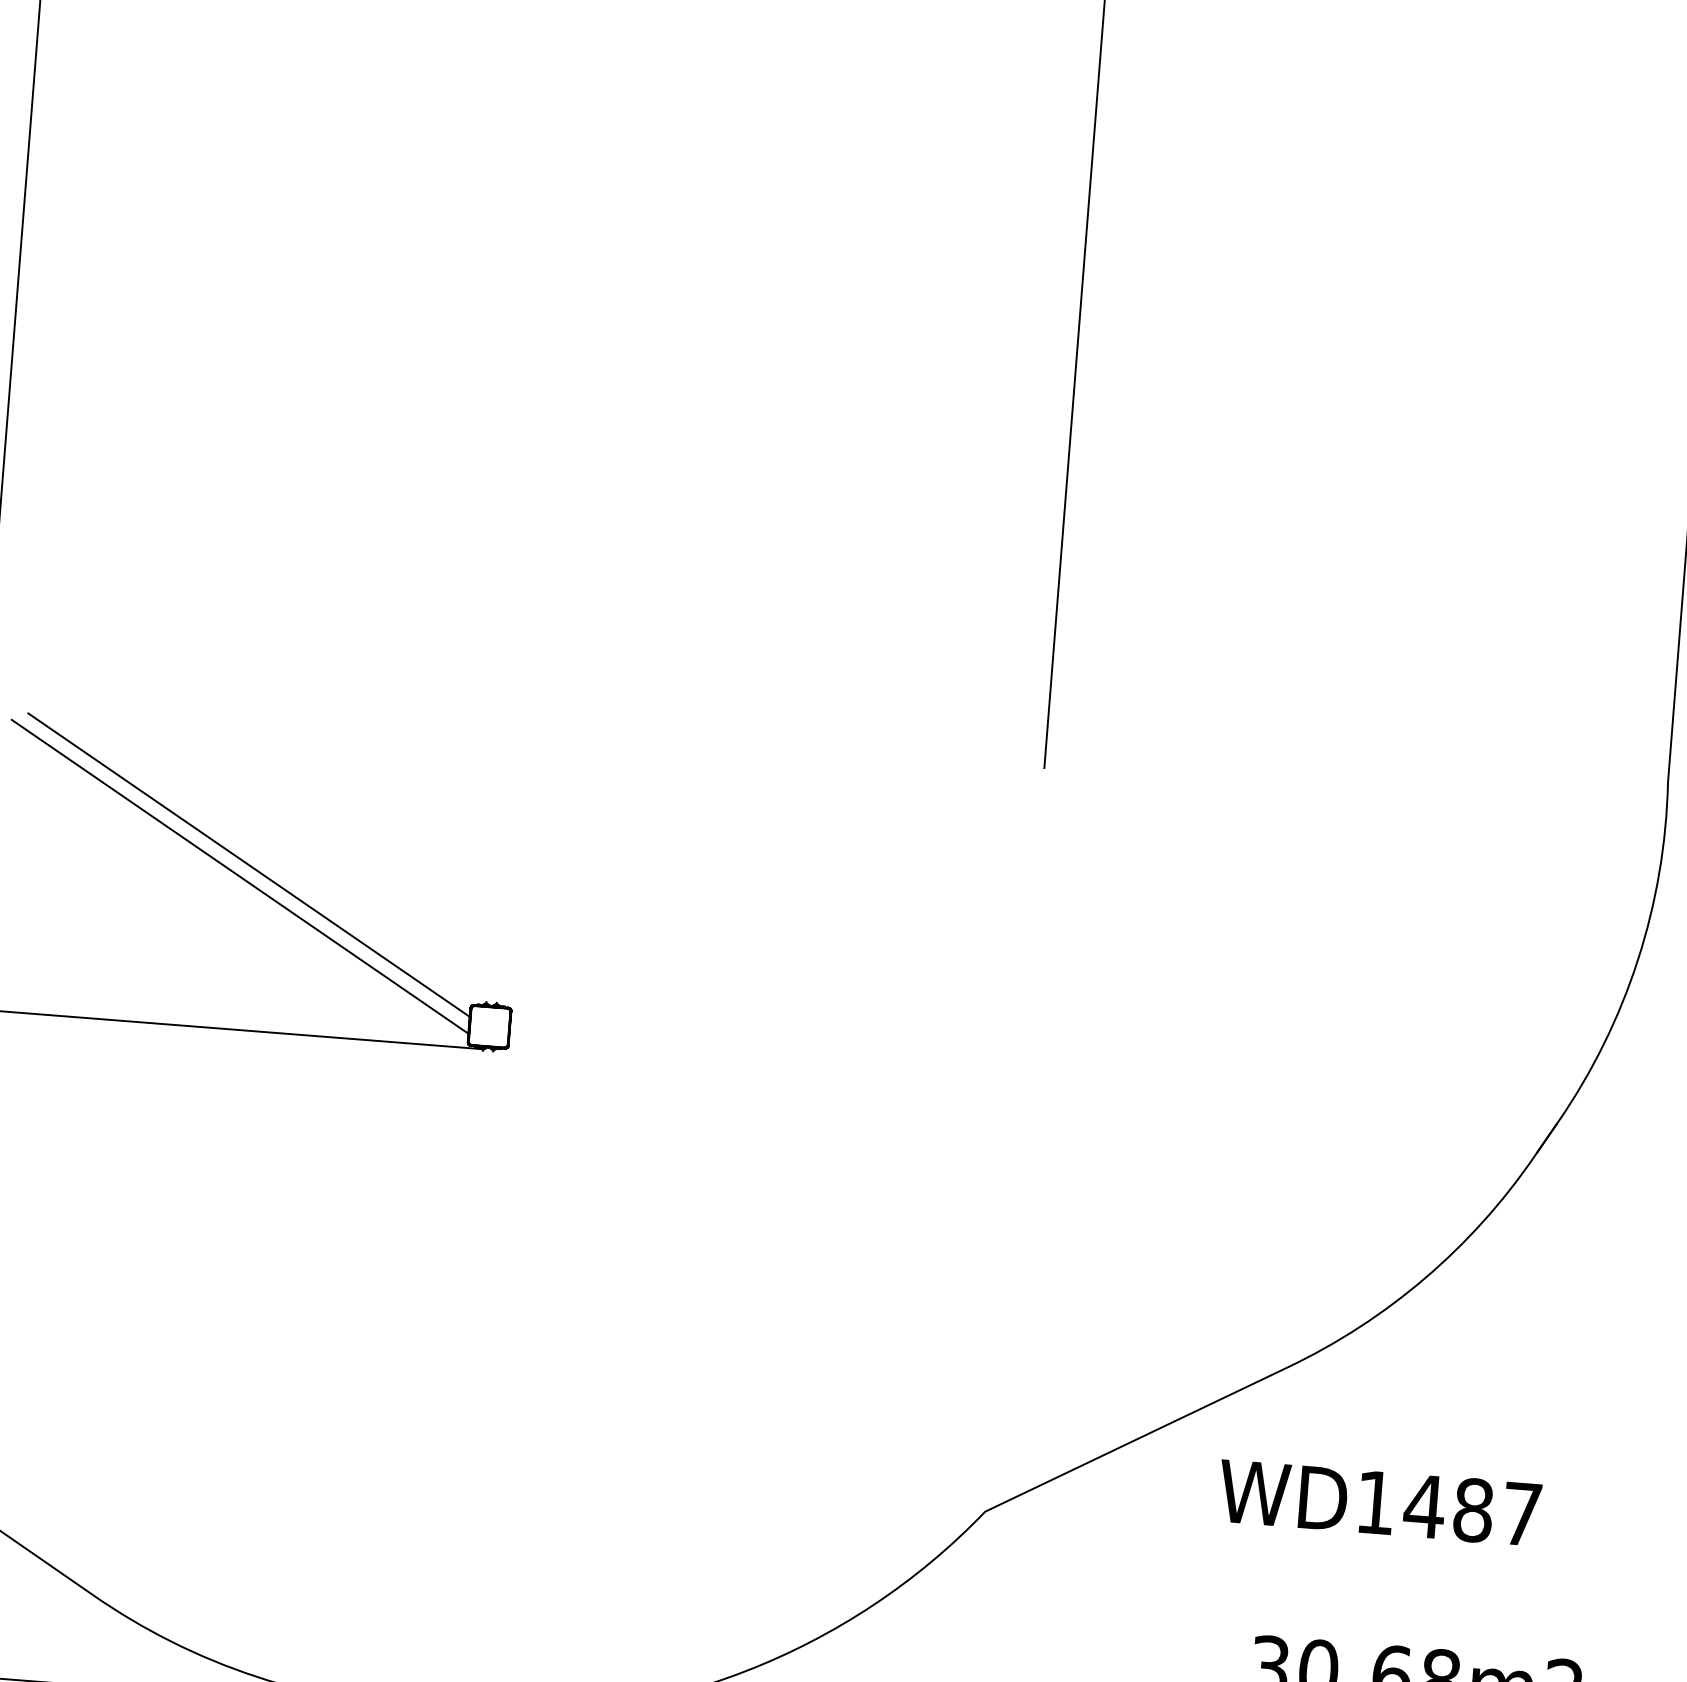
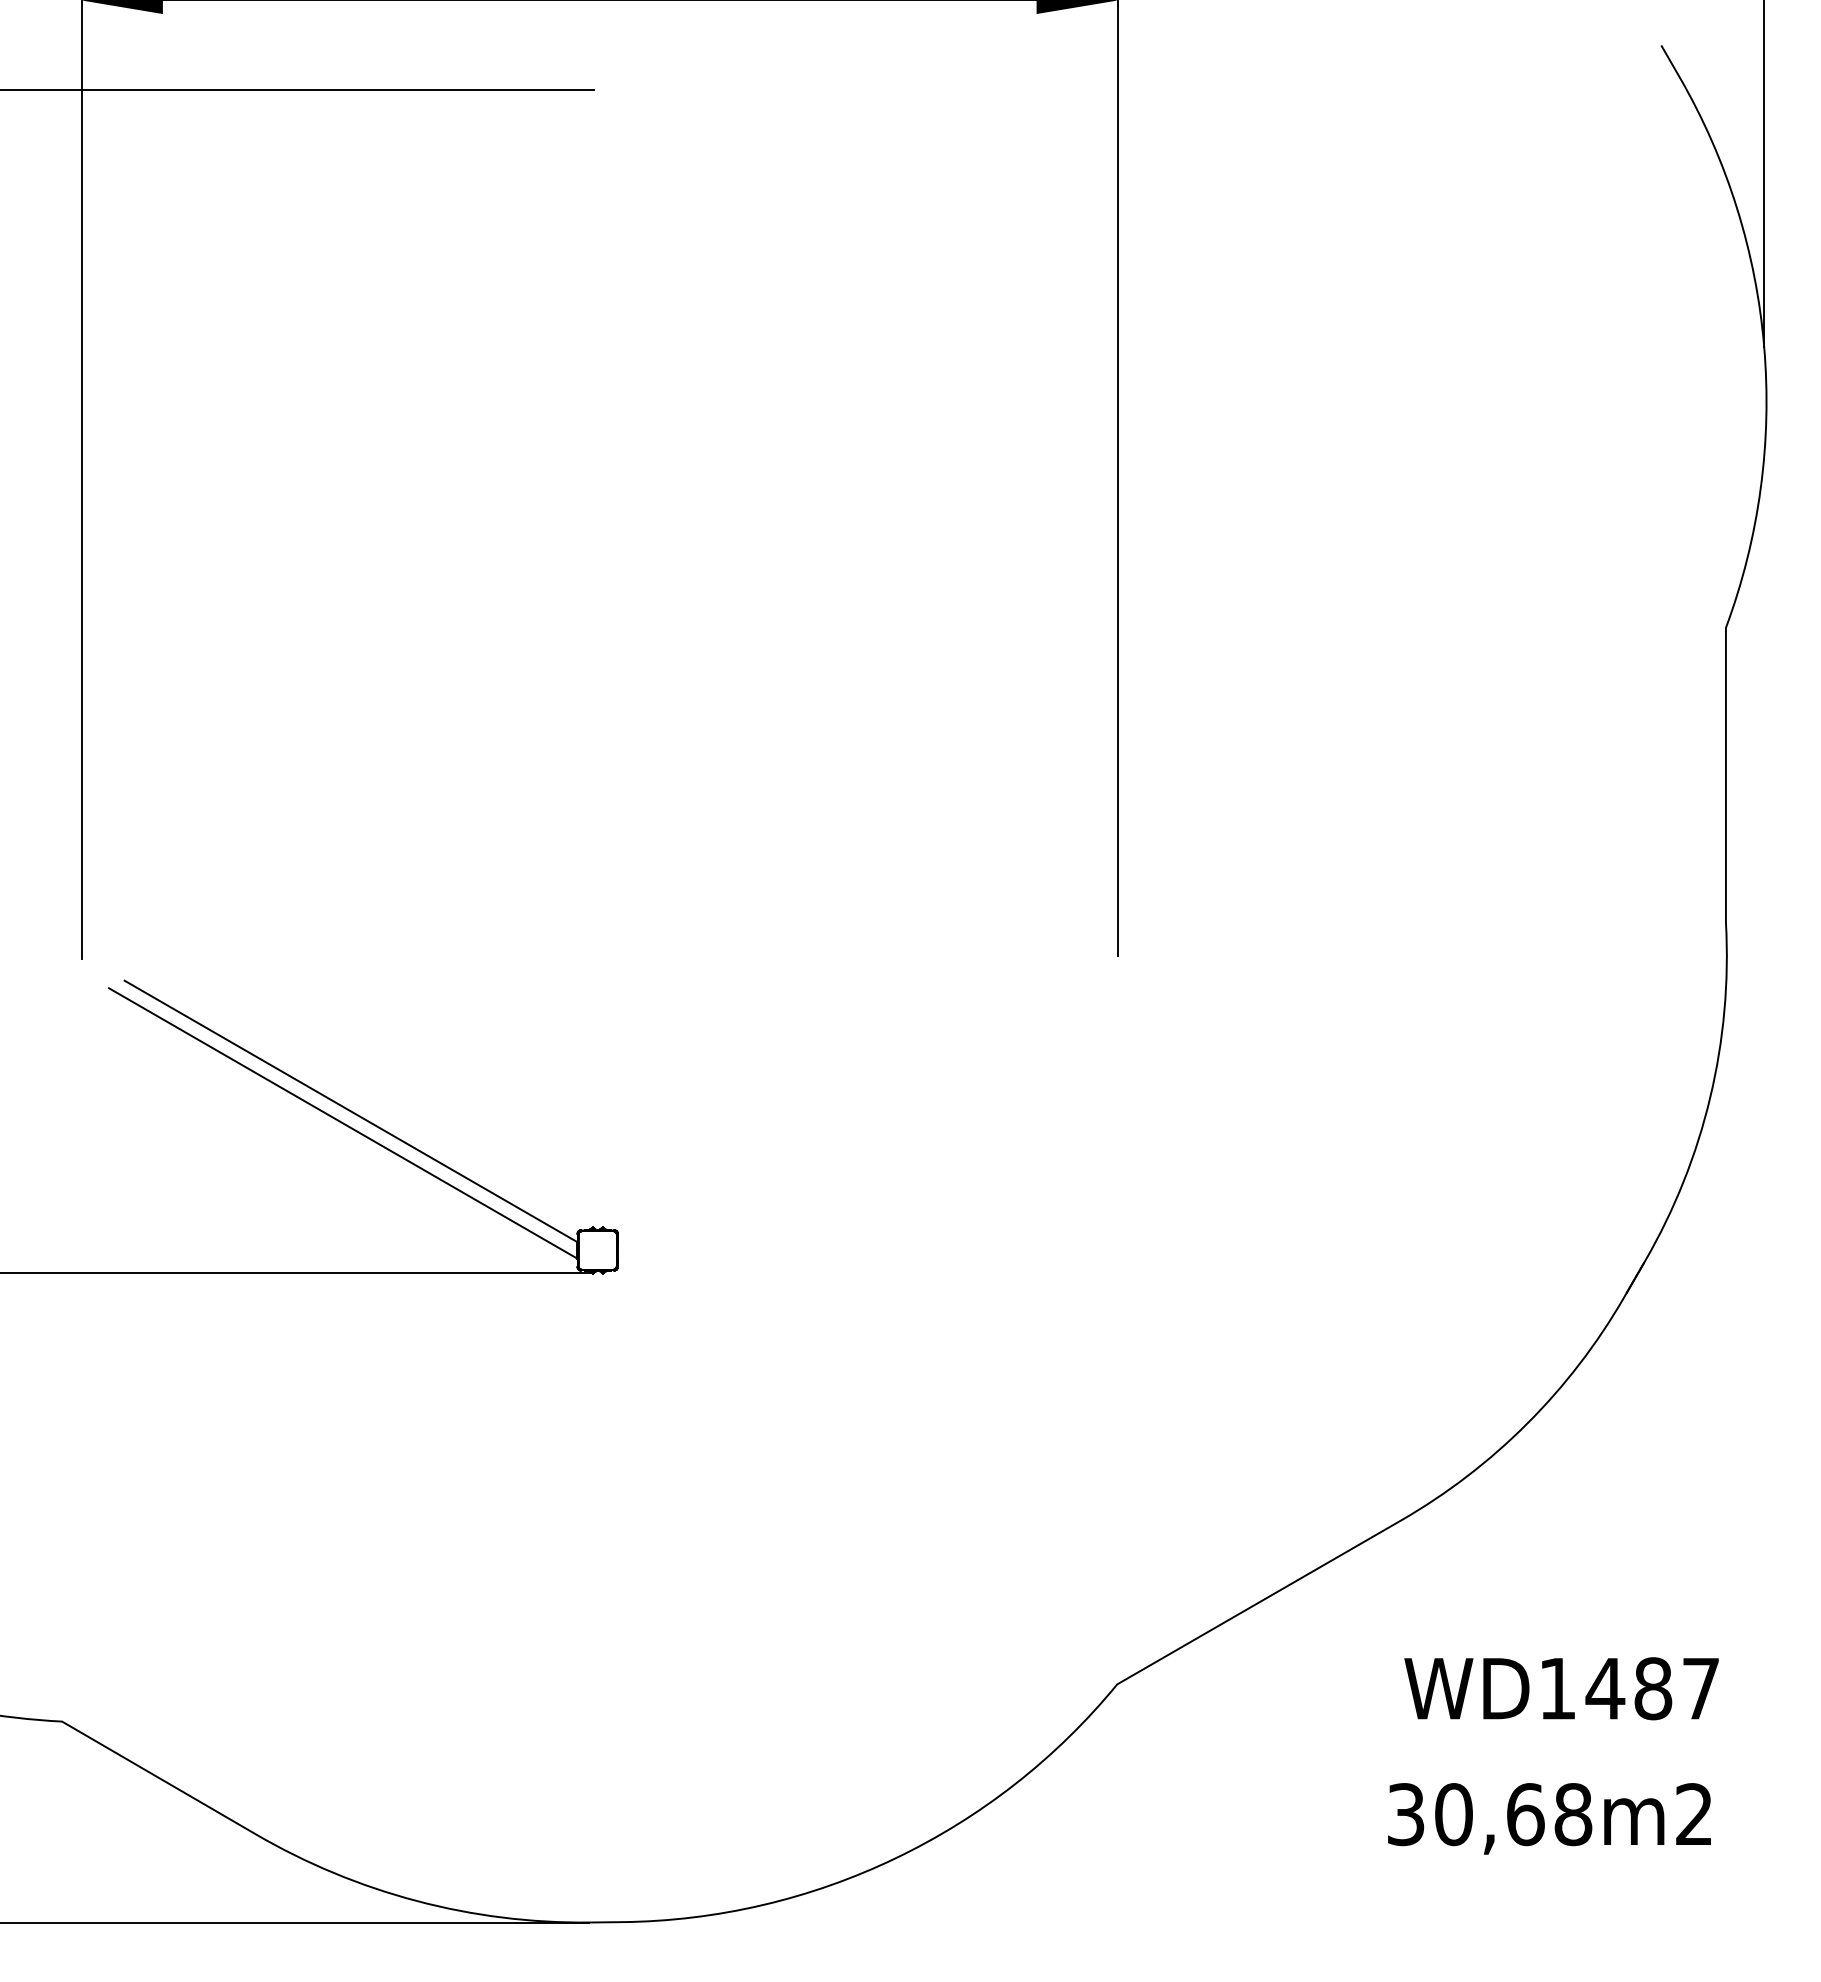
text: (1379, 1502) -> (1561, 1688), moved

